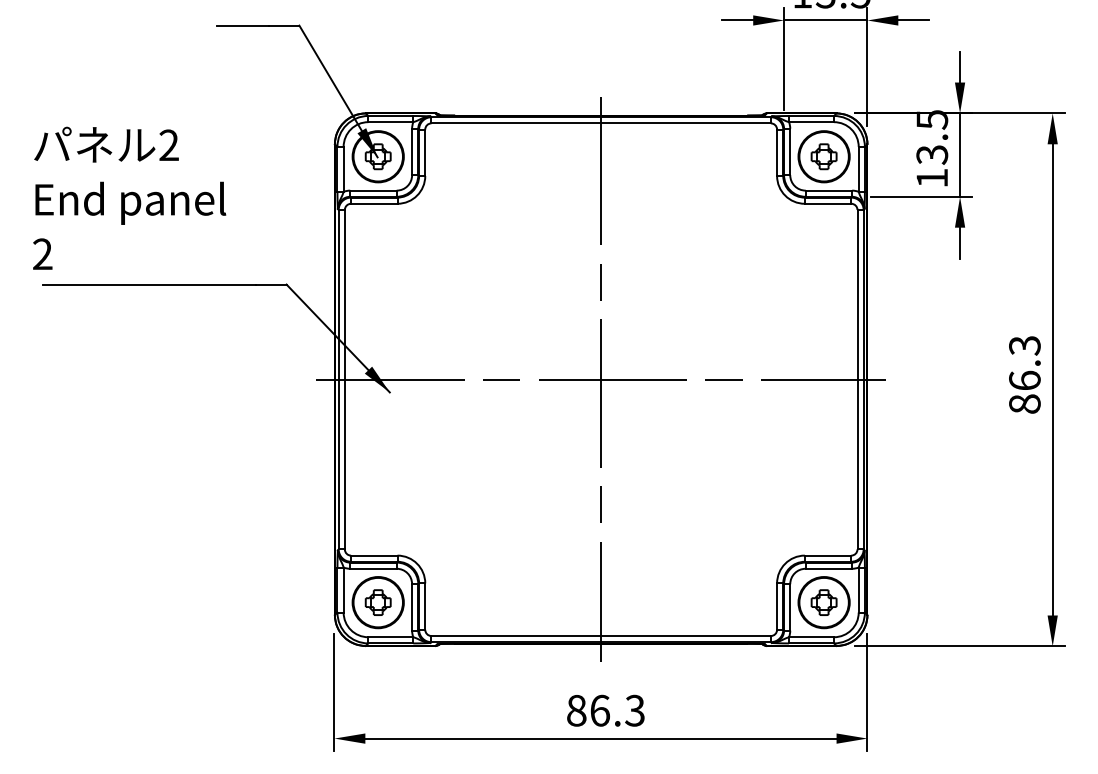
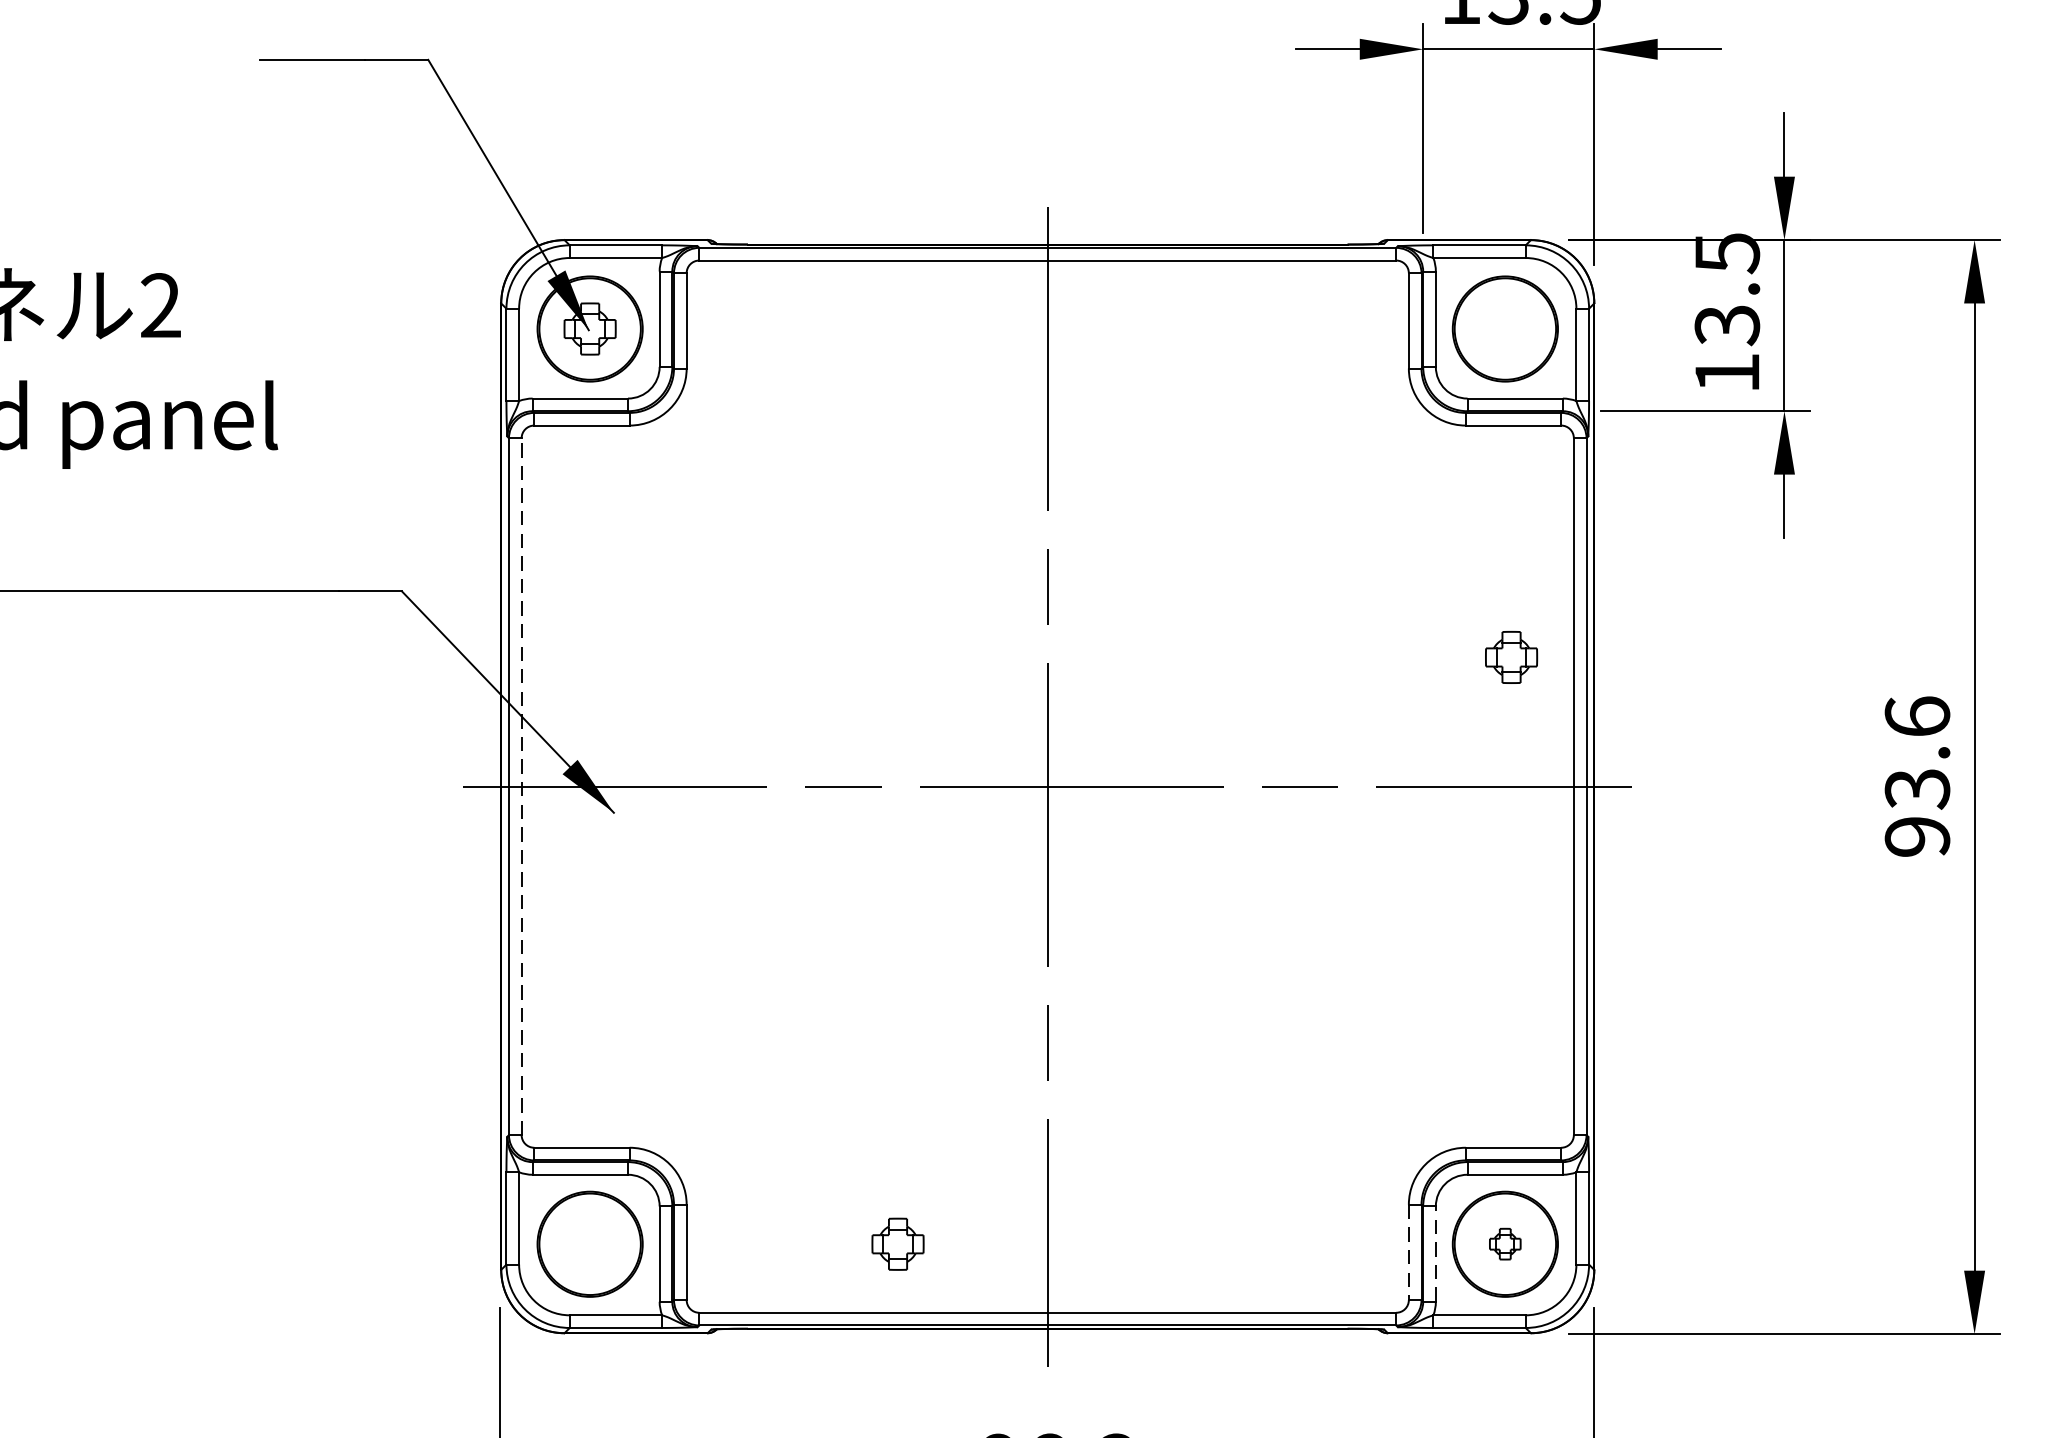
part: (823, 156) -> (1510, 656), moved
text: (1024, 374) -> (1916, 775), 86.3 -> 93.6
line: (344, 379) -> (520, 786), solid -> dashed
part: (377, 602) -> (896, 1243), moved
part: (823, 602) -> (1504, 1243), size x0.6
line: (790, 606) -> (1436, 1252), solid -> dashed
line: (777, 607) -> (1409, 1254), solid -> dashed

